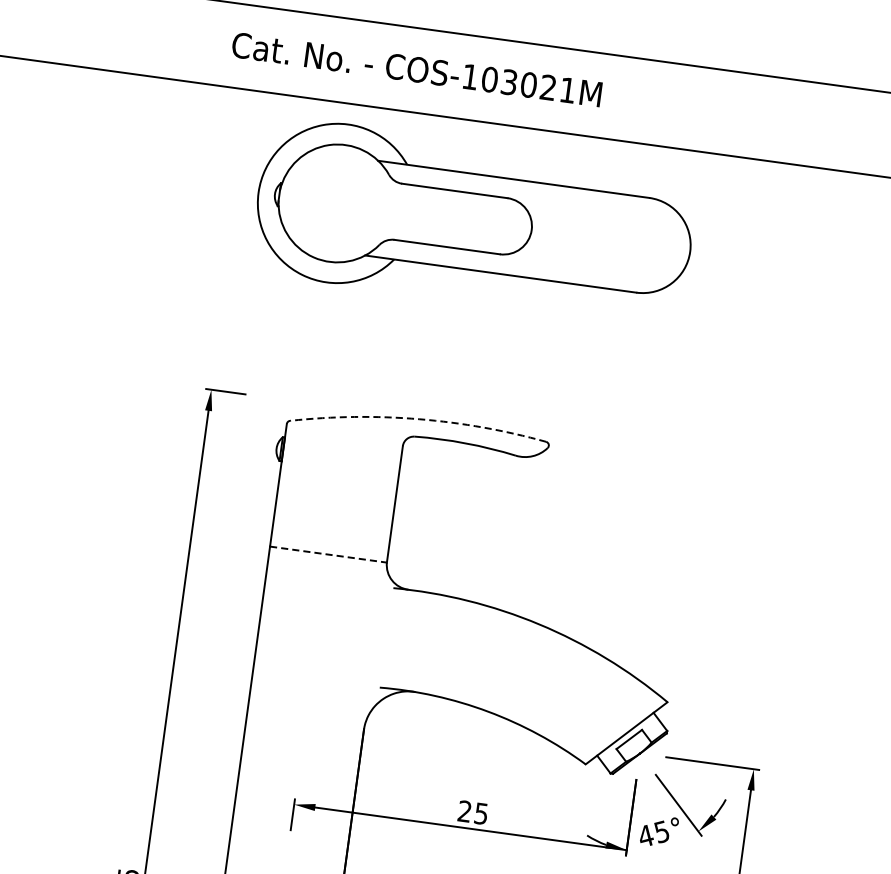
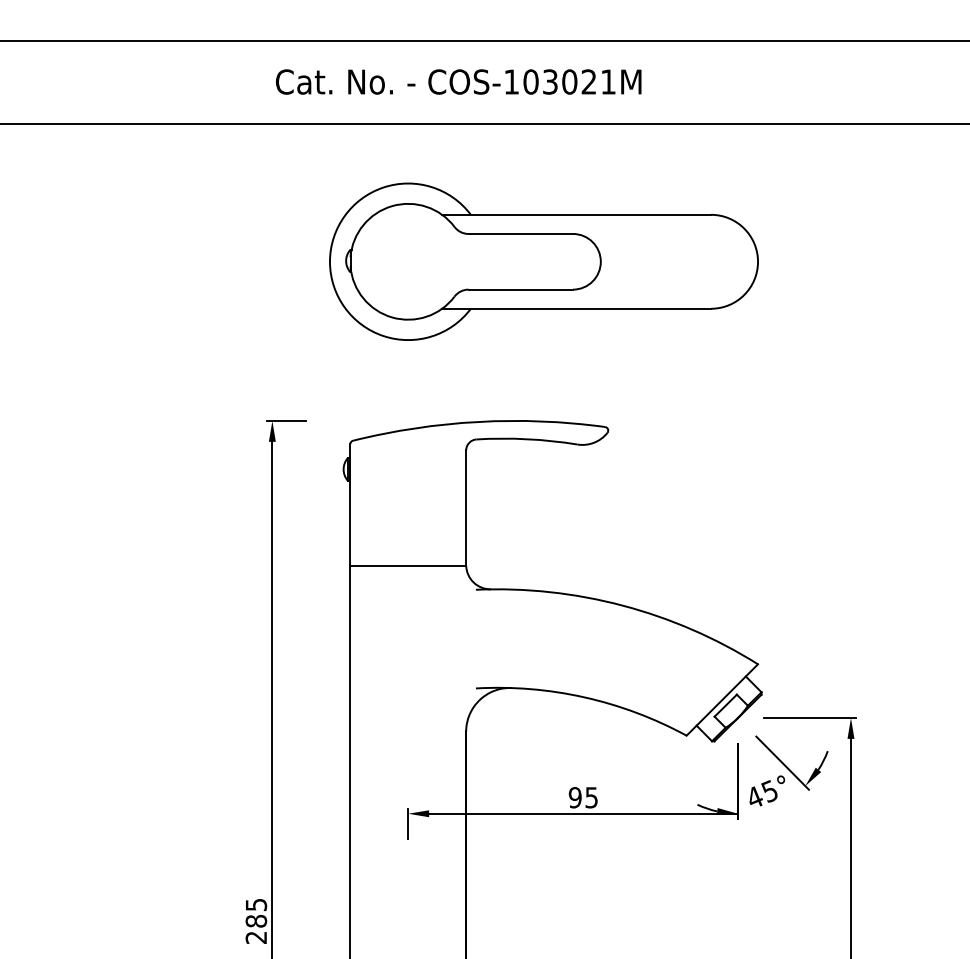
text: (416, 69) -> (458, 81), moved
part: (473, 221) -> (543, 261), moved
arc: (419, 418) -> (478, 421), dashed -> solid
line: (328, 554) -> (408, 565), dashed -> solid
text: (464, 811) -> (574, 797), 25 -> 95

